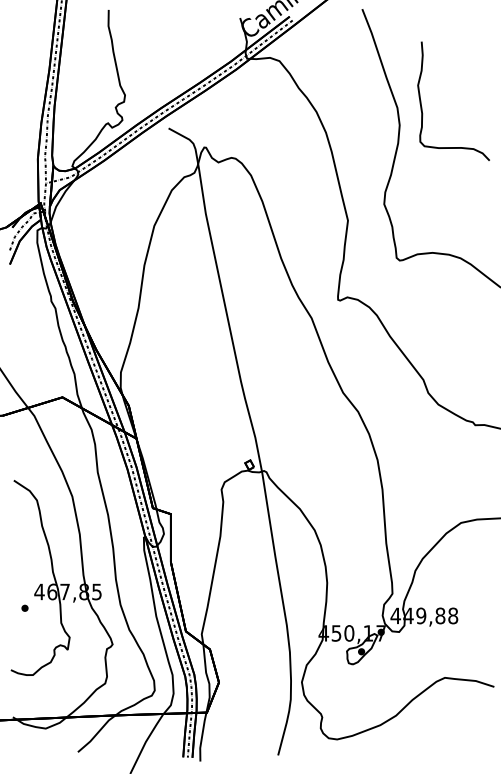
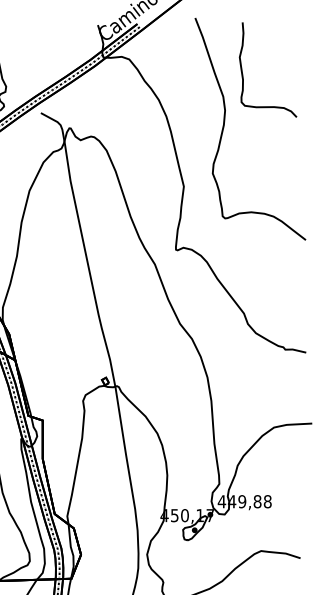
curve: (422, 107) -> (243, 74), moved

